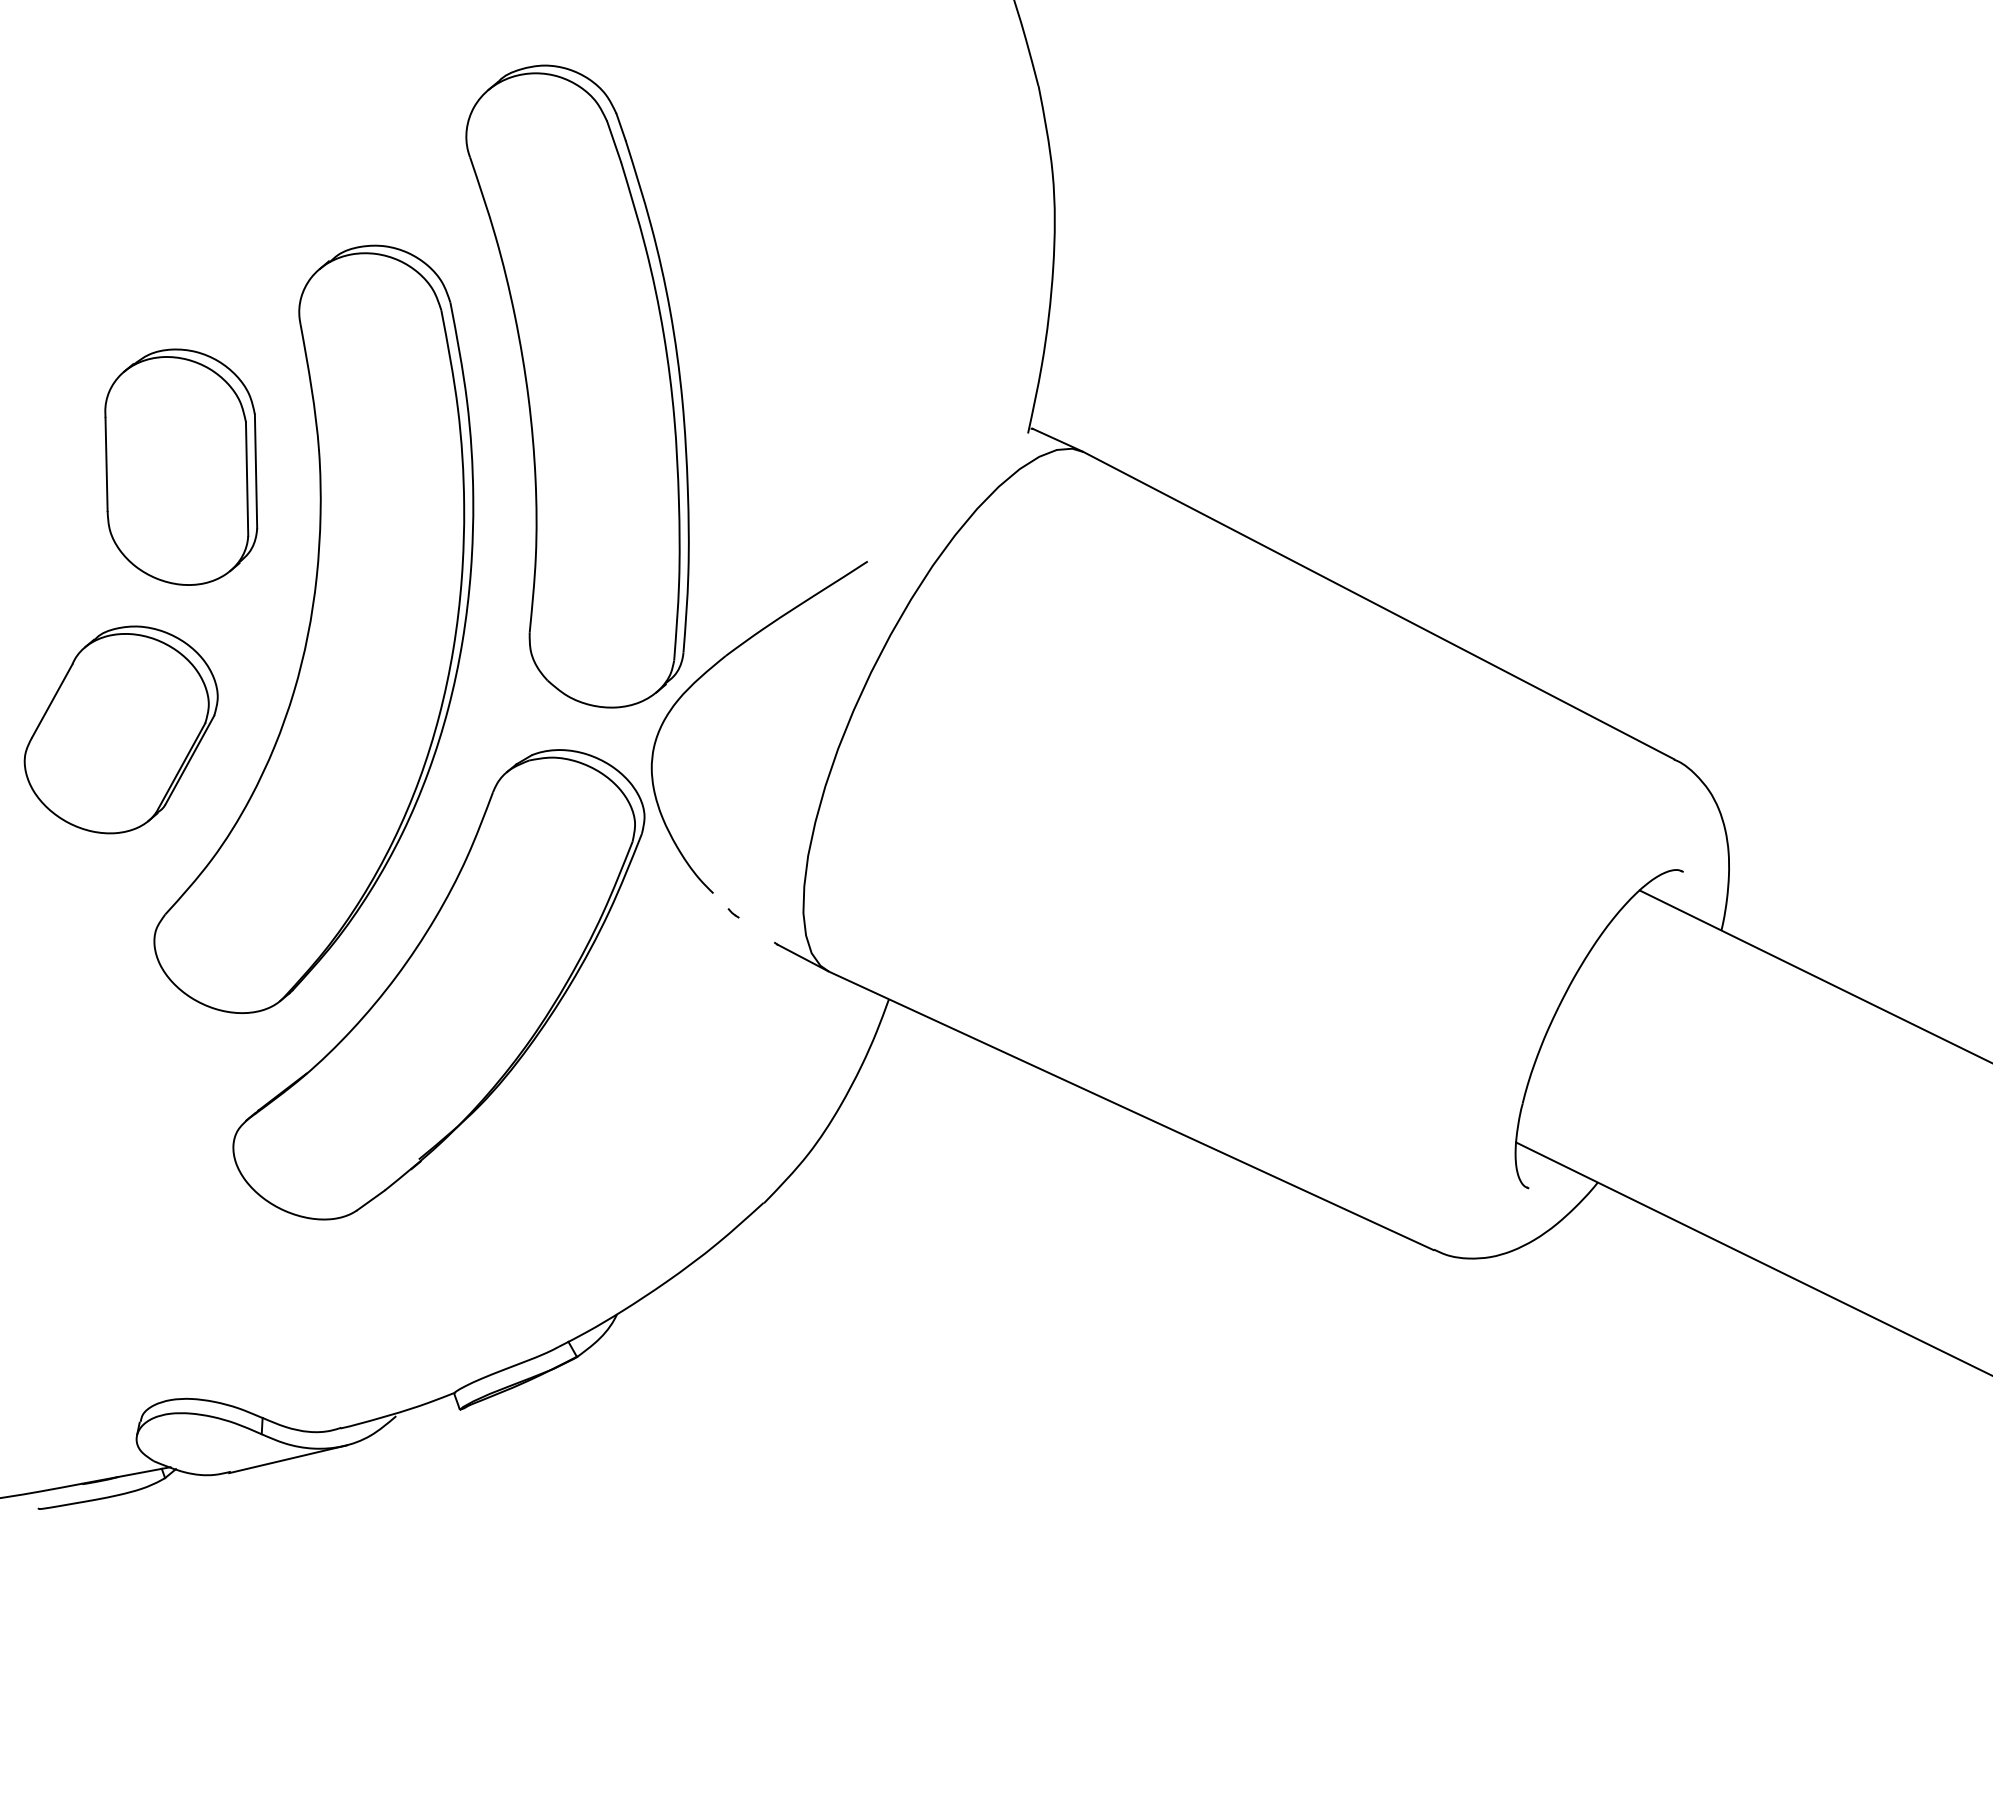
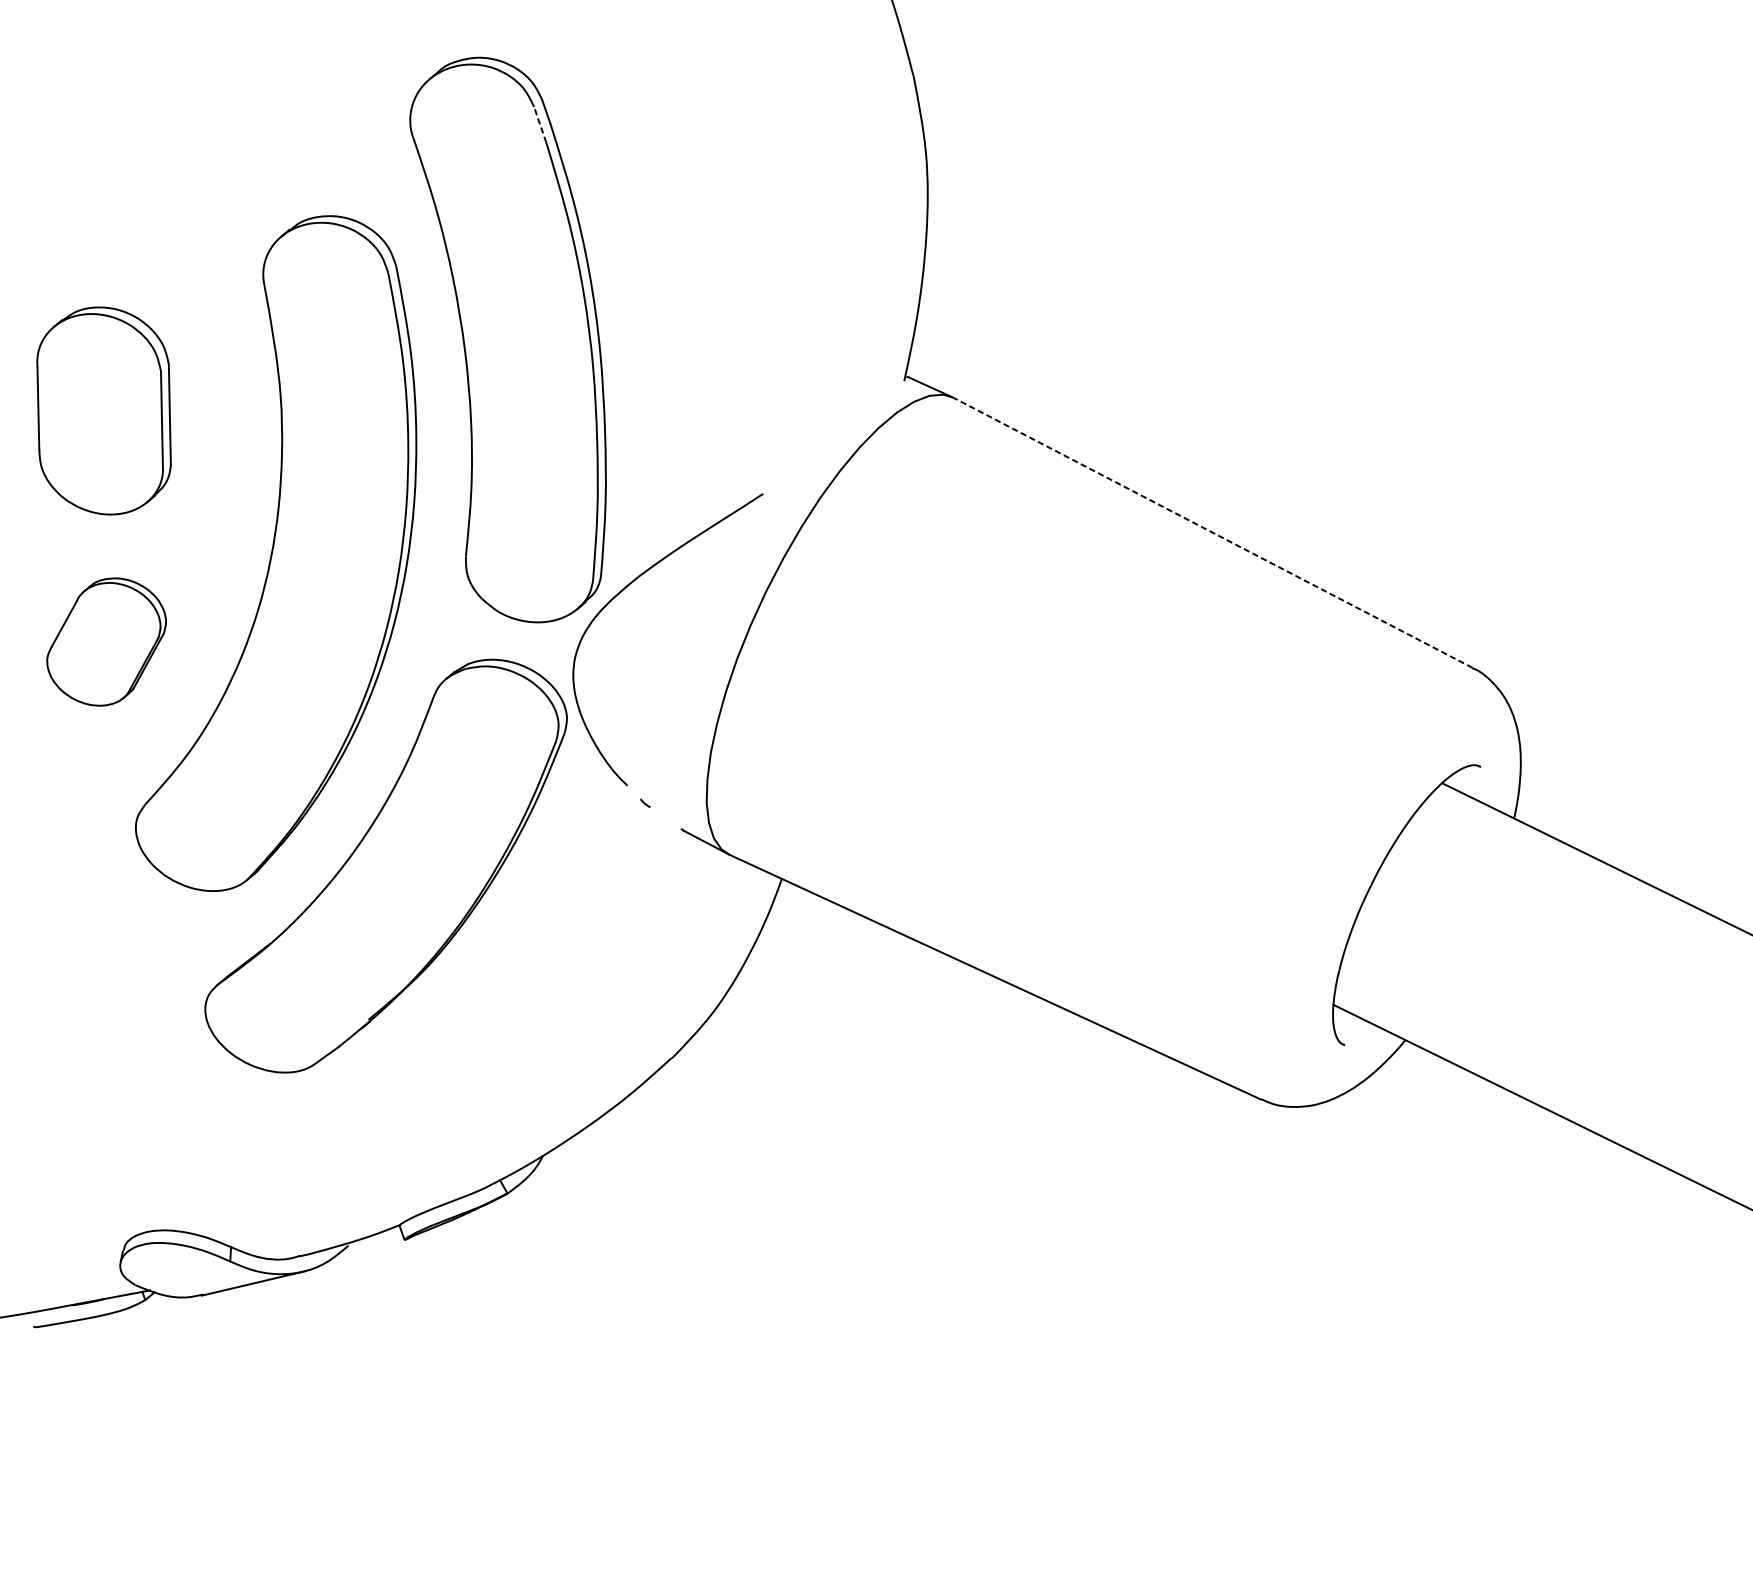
line: (613, 141) -> (539, 124), solid -> dashed
part: (181, 466) -> (104, 410), moved
line: (1378, 605) -> (1212, 532), solid -> dashed
part: (120, 729) -> (106, 641), size x0.7

